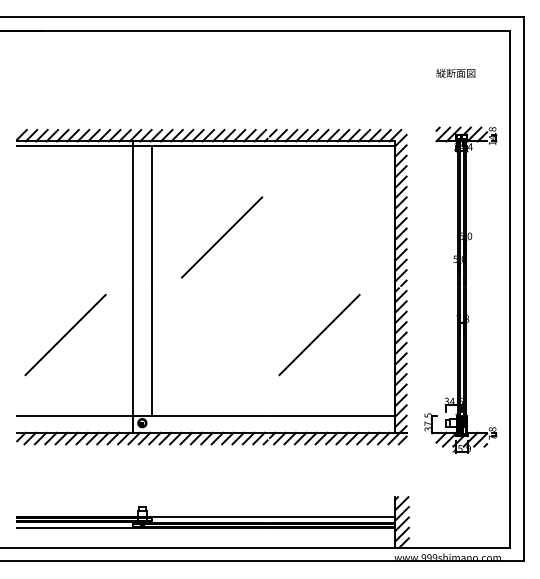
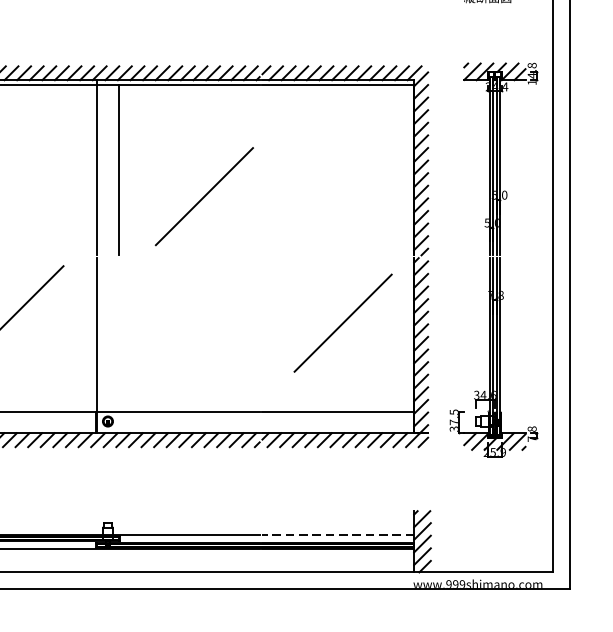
line: (319, 334) -> (343, 322), moved
line: (151, 351) -> (119, 334), removed
line: (332, 516) -> (338, 534), solid -> dashed

